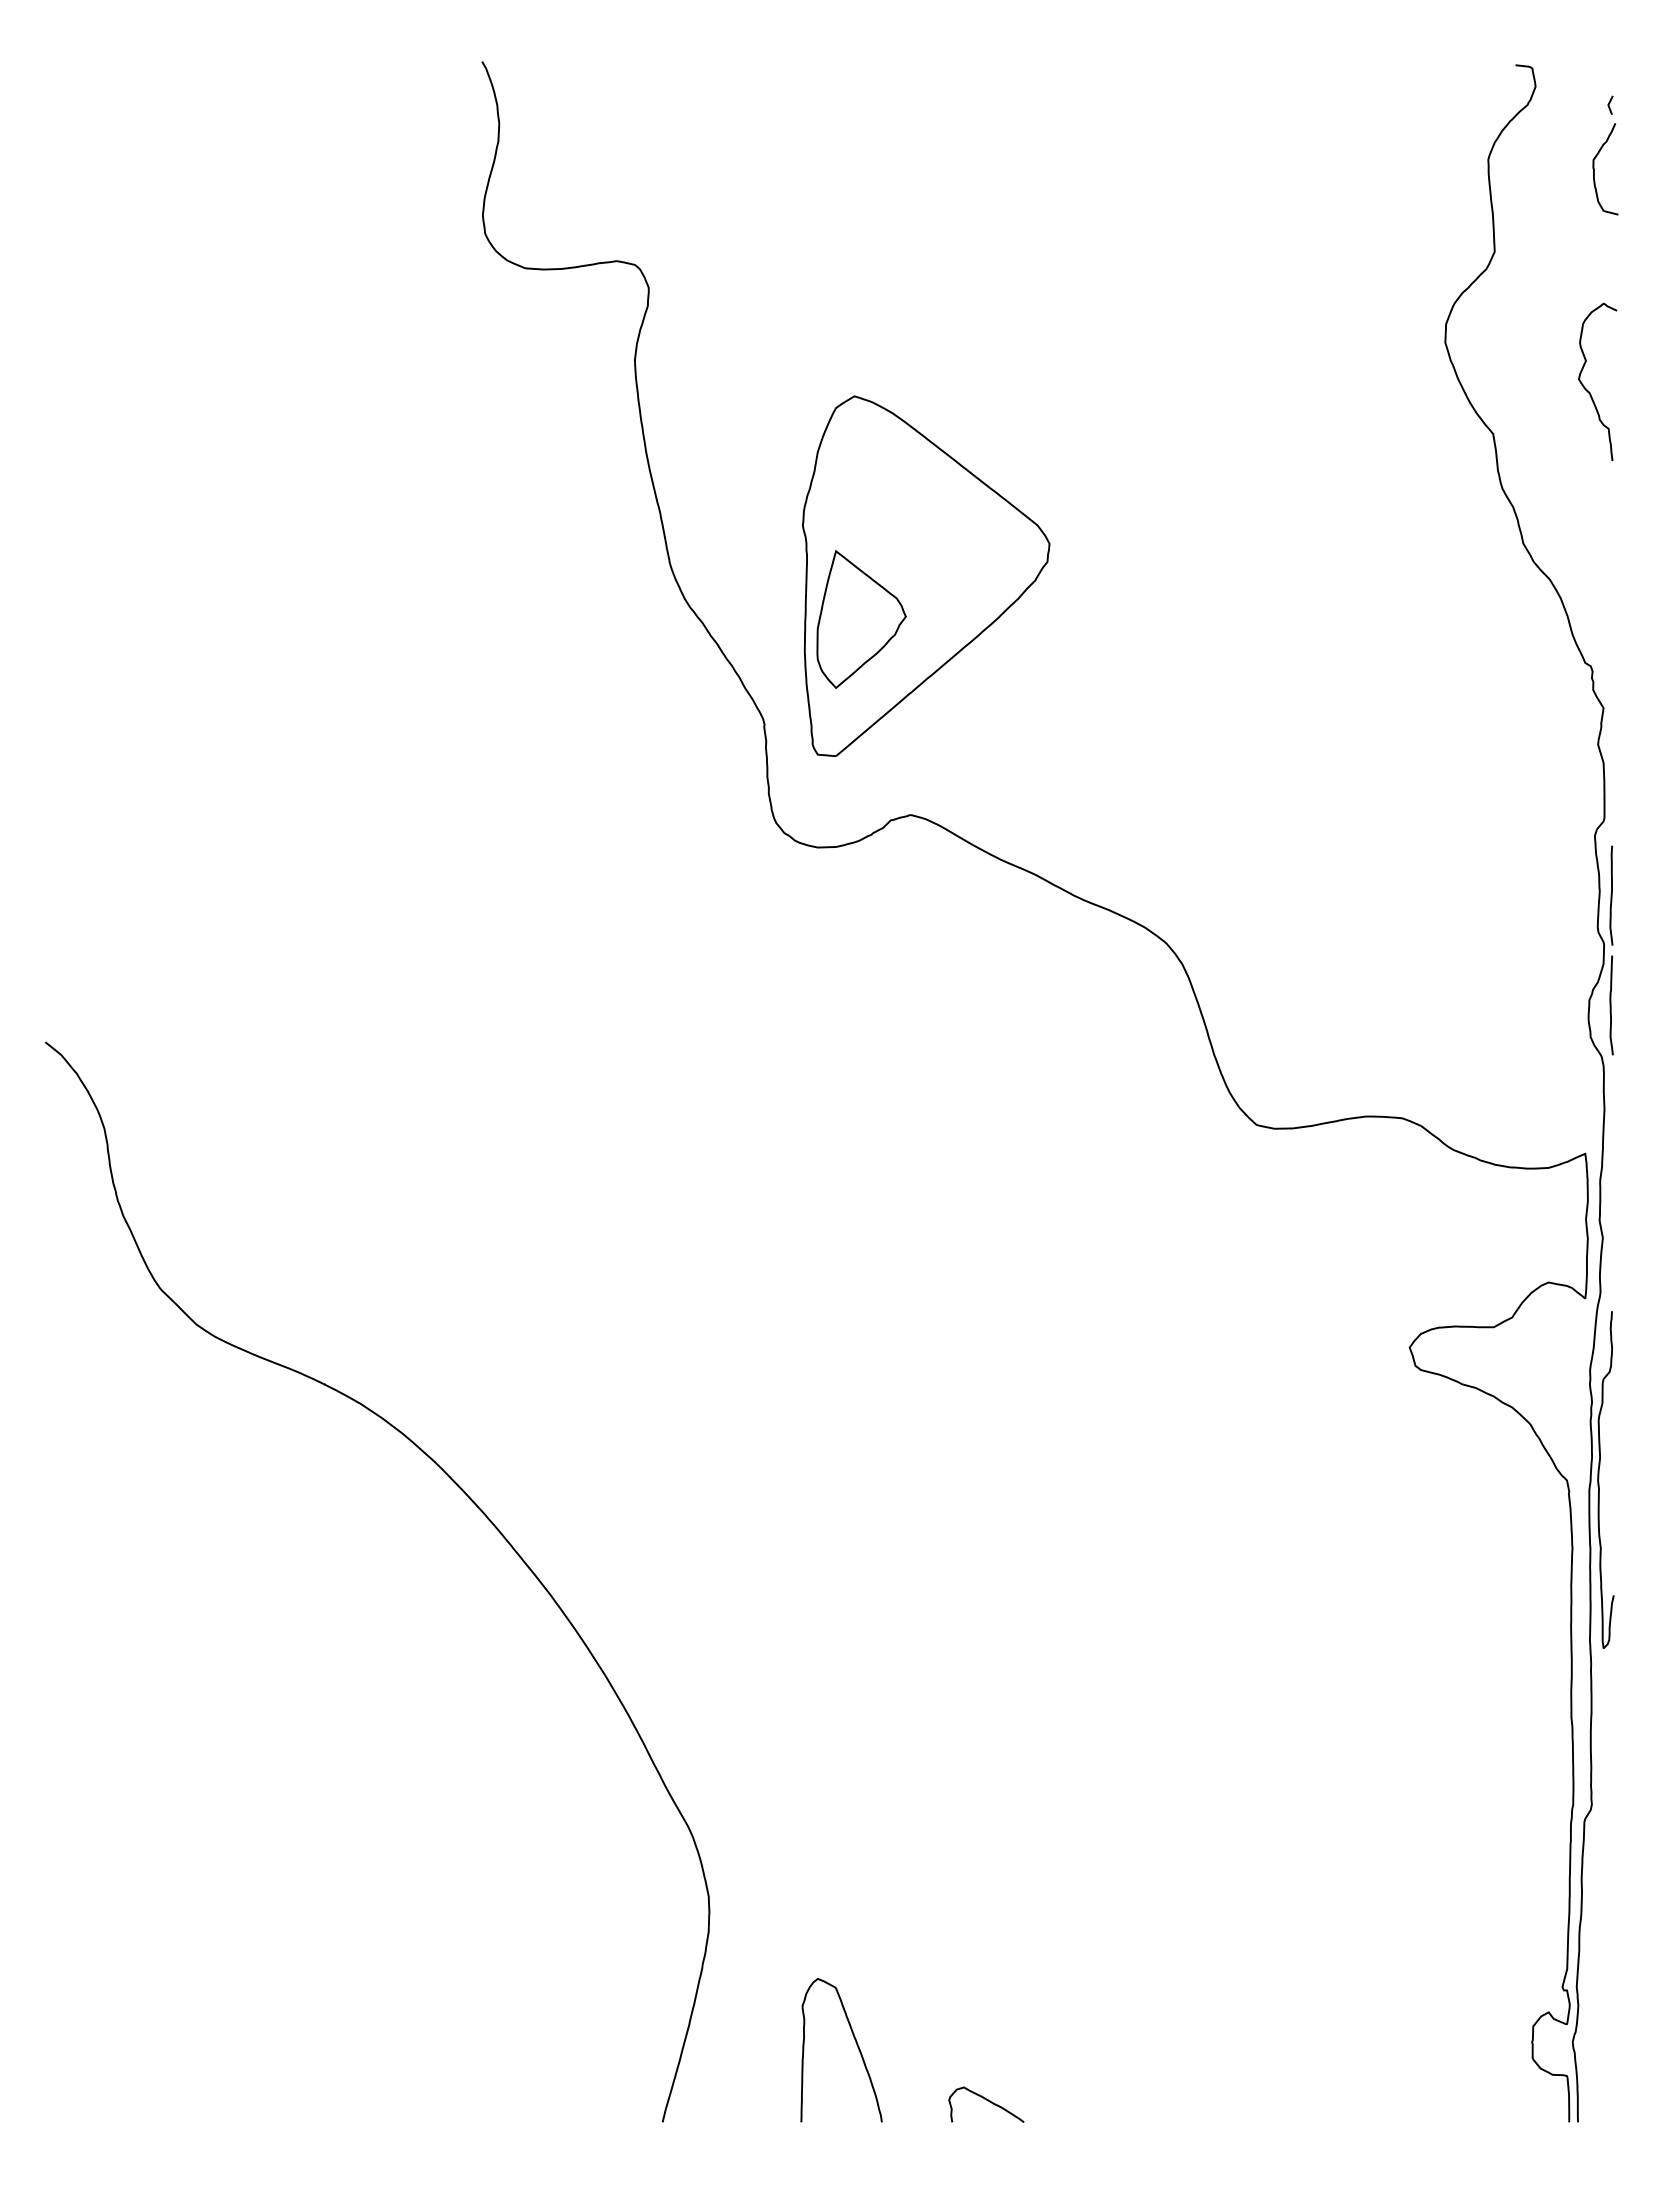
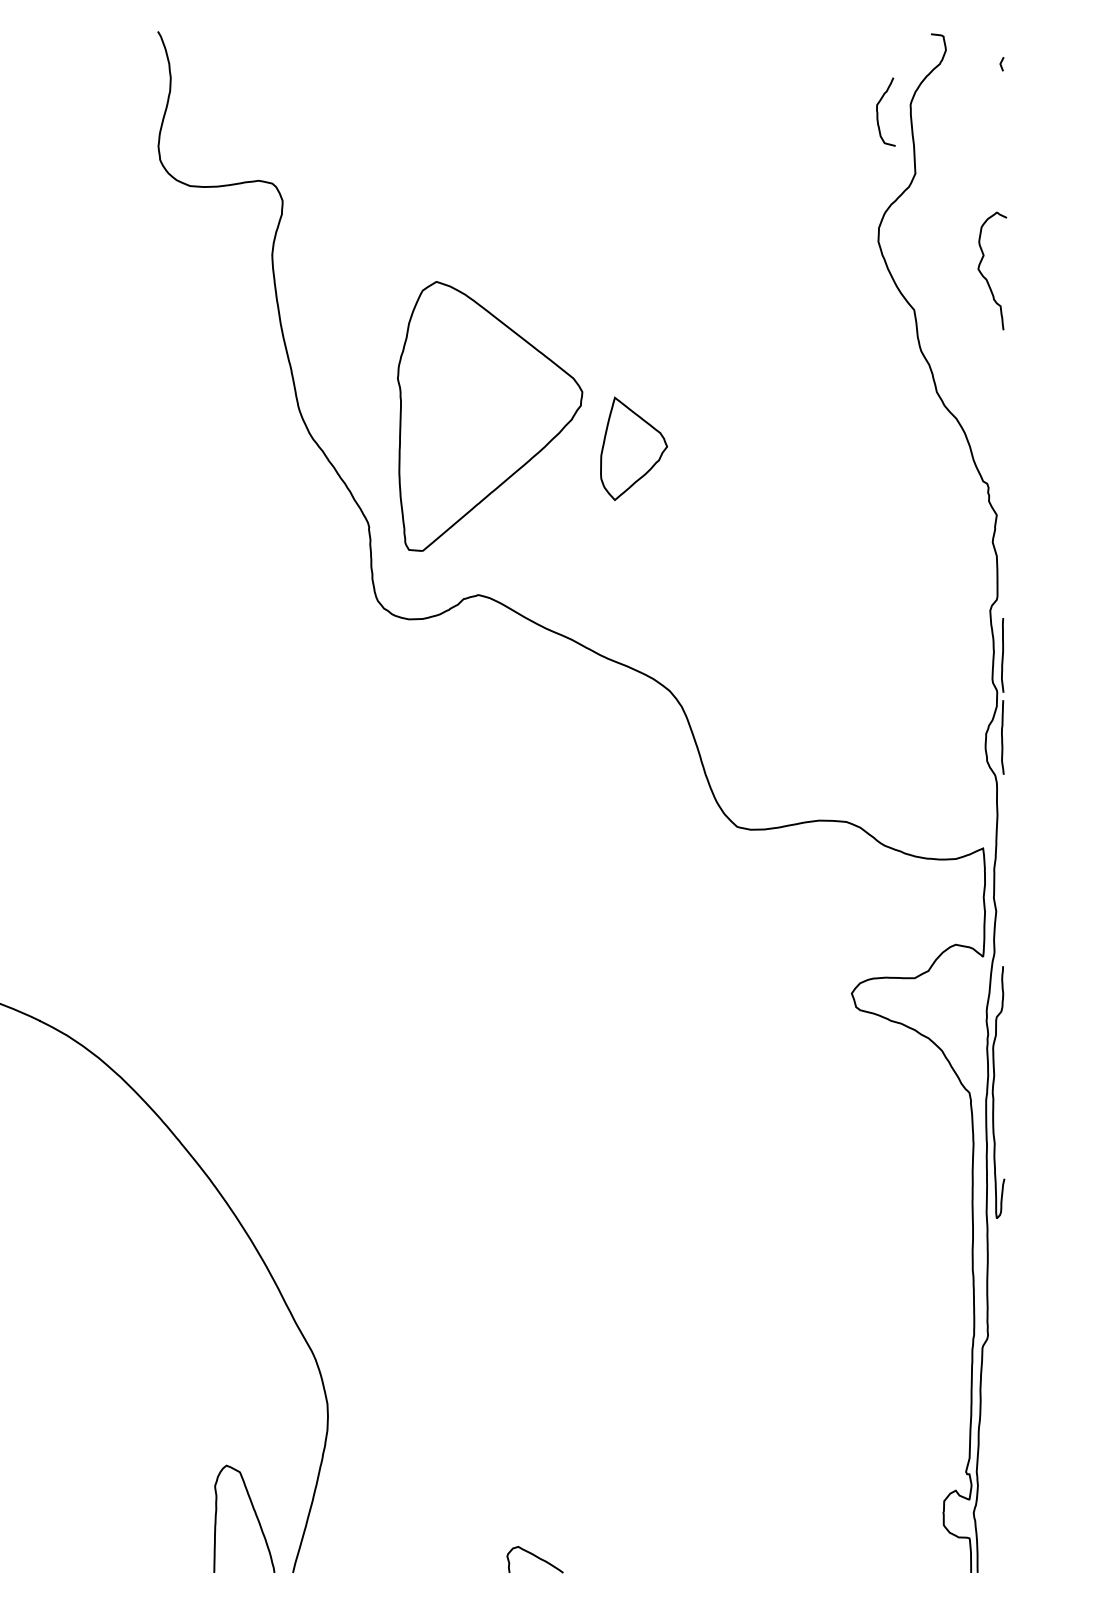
curve: (1594, 169) -> (877, 112), moved
part: (861, 619) -> (633, 448), moved
curve: (856, 2045) -> (255, 1515), moved

